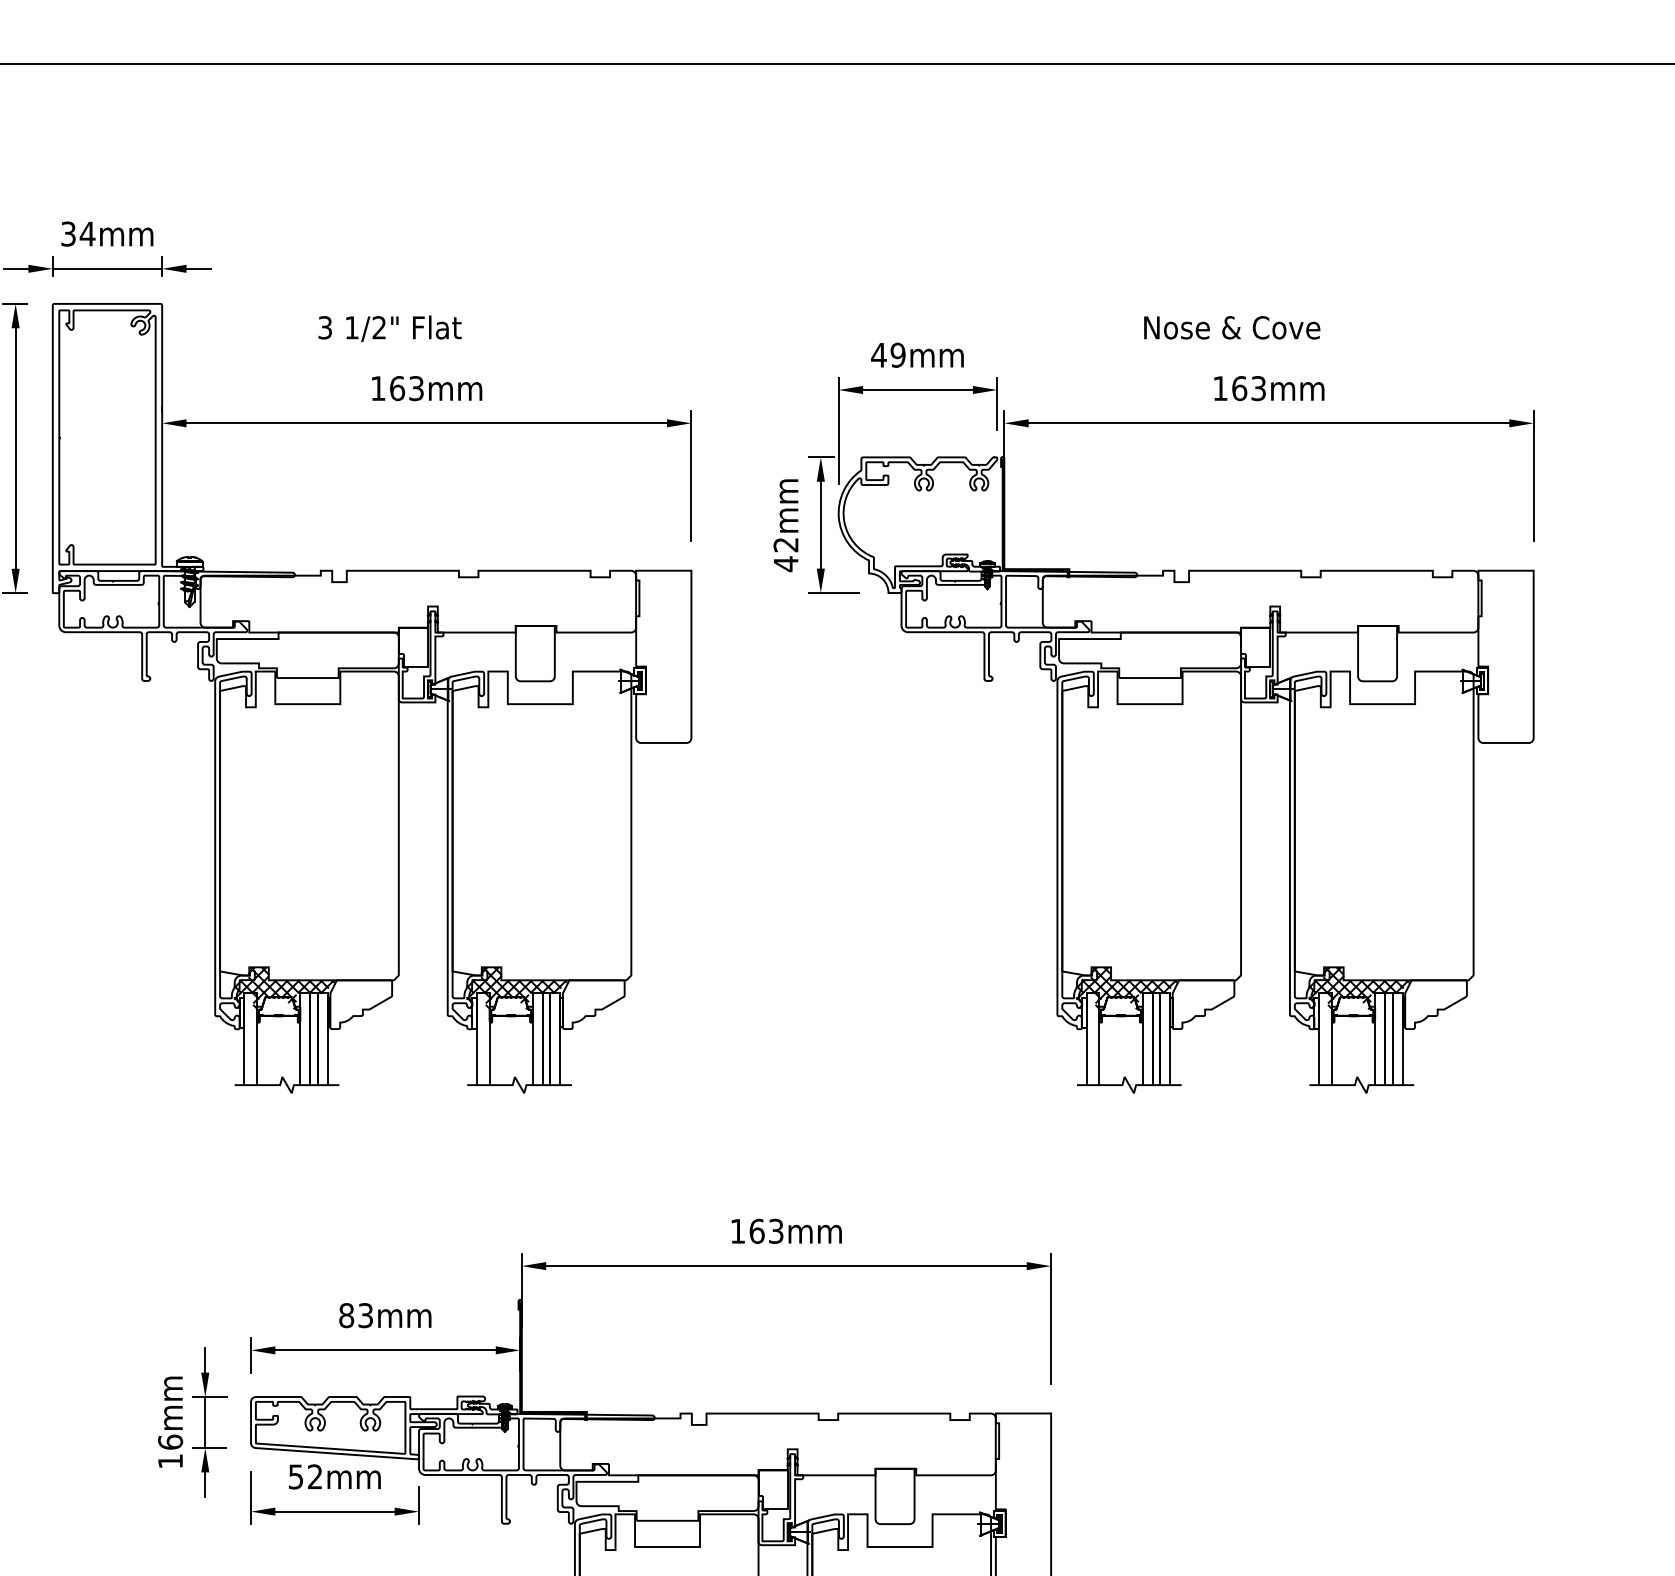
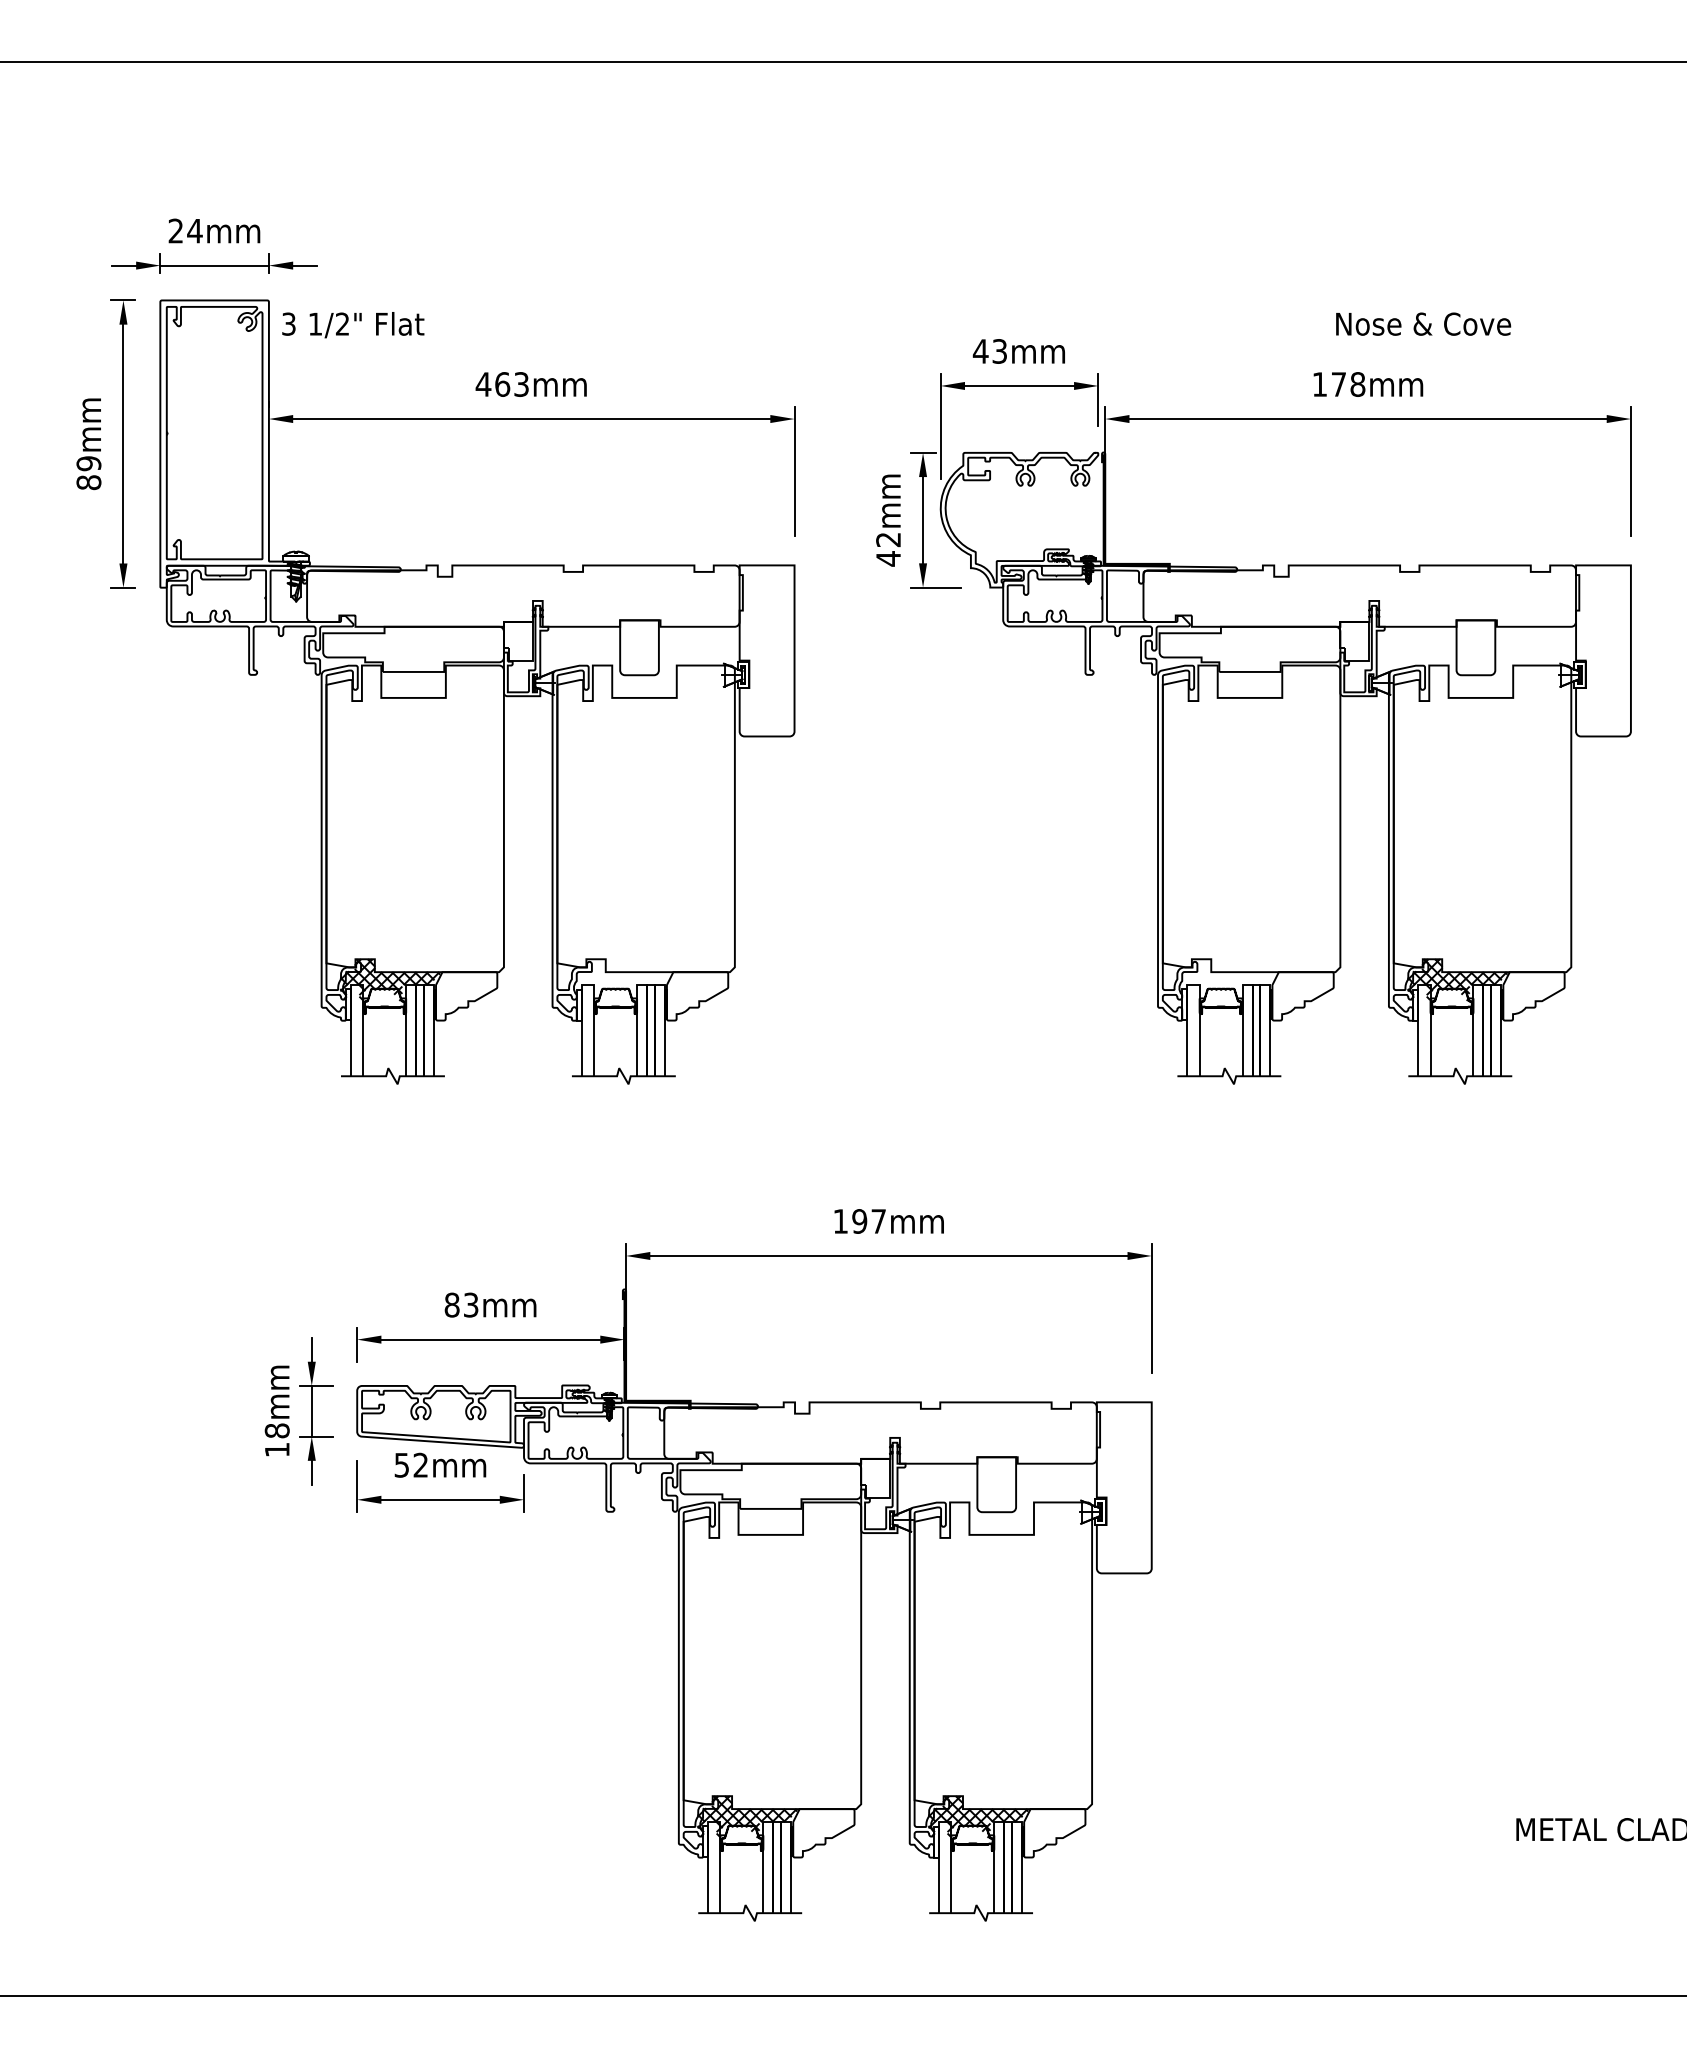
text: (68, 233) -> (175, 230), 34mm -> 24mm
text: (1232, 327) -> (1423, 323), moved
text: (390, 329) -> (353, 325), moved
text: (897, 355) -> (999, 351), 49mm -> 43mm
text: (378, 388) -> (483, 384), 163mm -> 463mm
text: (1249, 388) -> (1348, 384), 163mm -> 178mm
hatch: (517, 987) -> (621, 979), removed
hatch: (1126, 987) -> (1226, 979), removed
text: (765, 1231) -> (868, 1221), 163mm -> 197mm
text: (169, 1441) -> (276, 1430), 16mm -> 18mm

